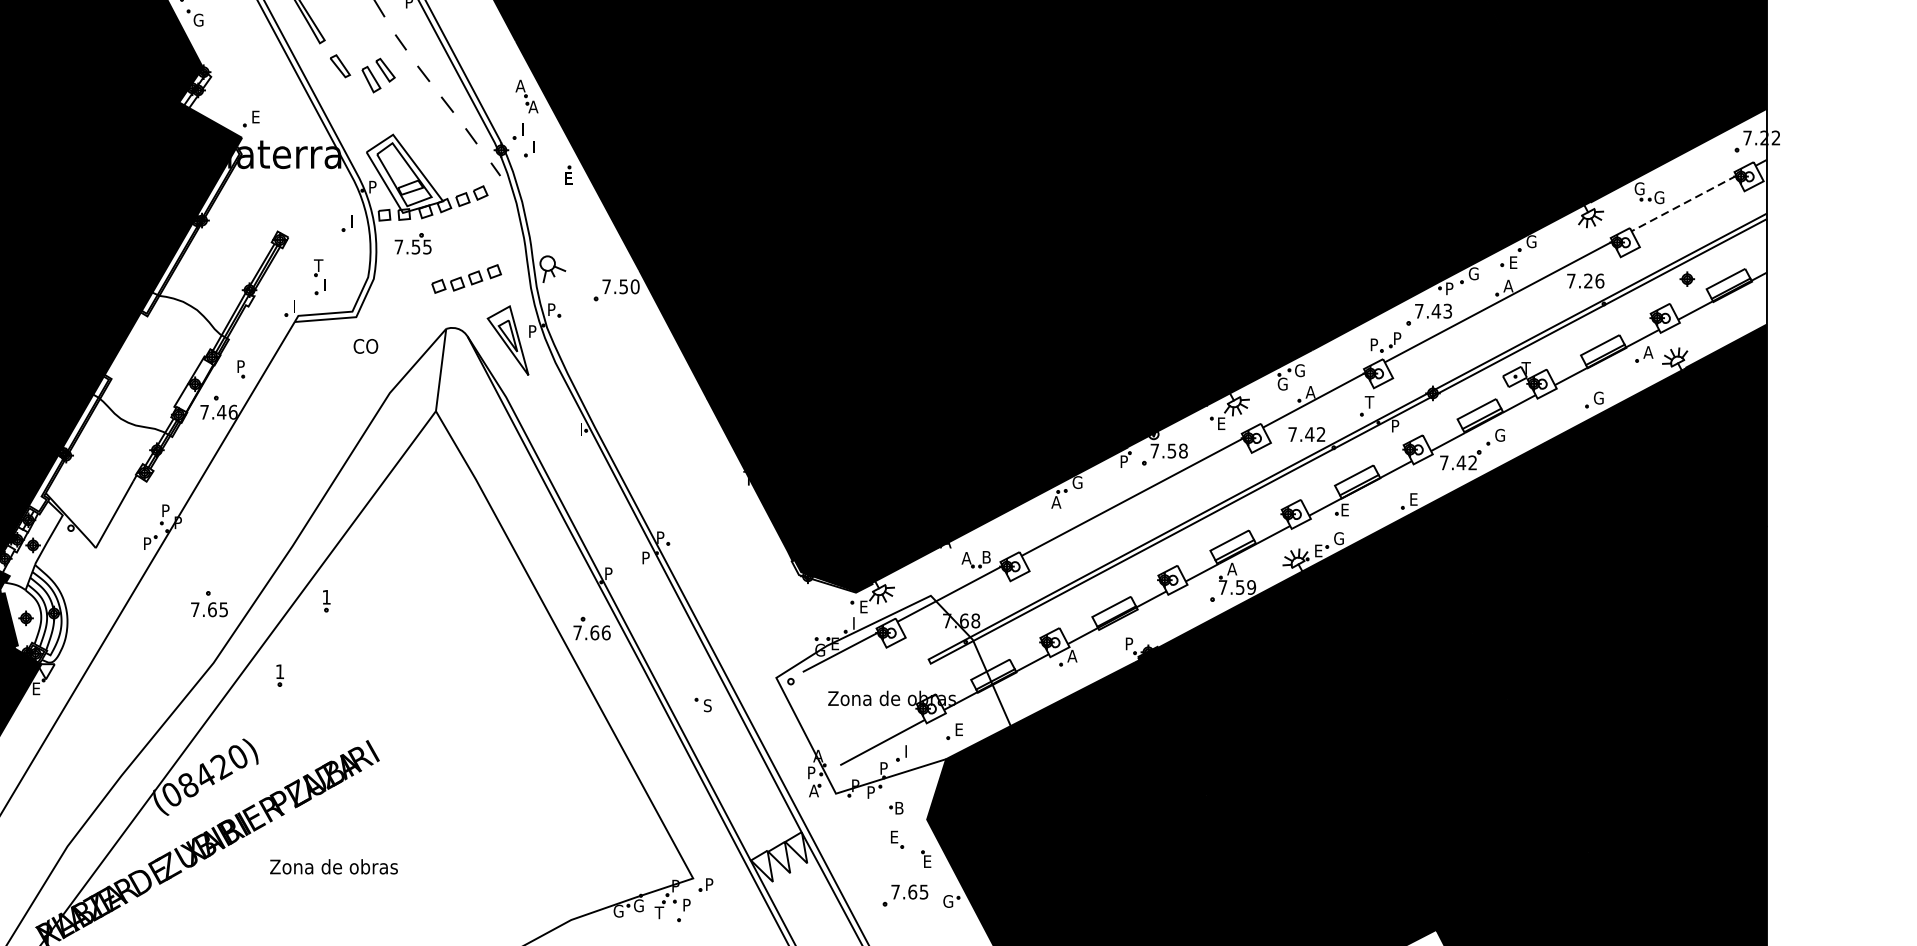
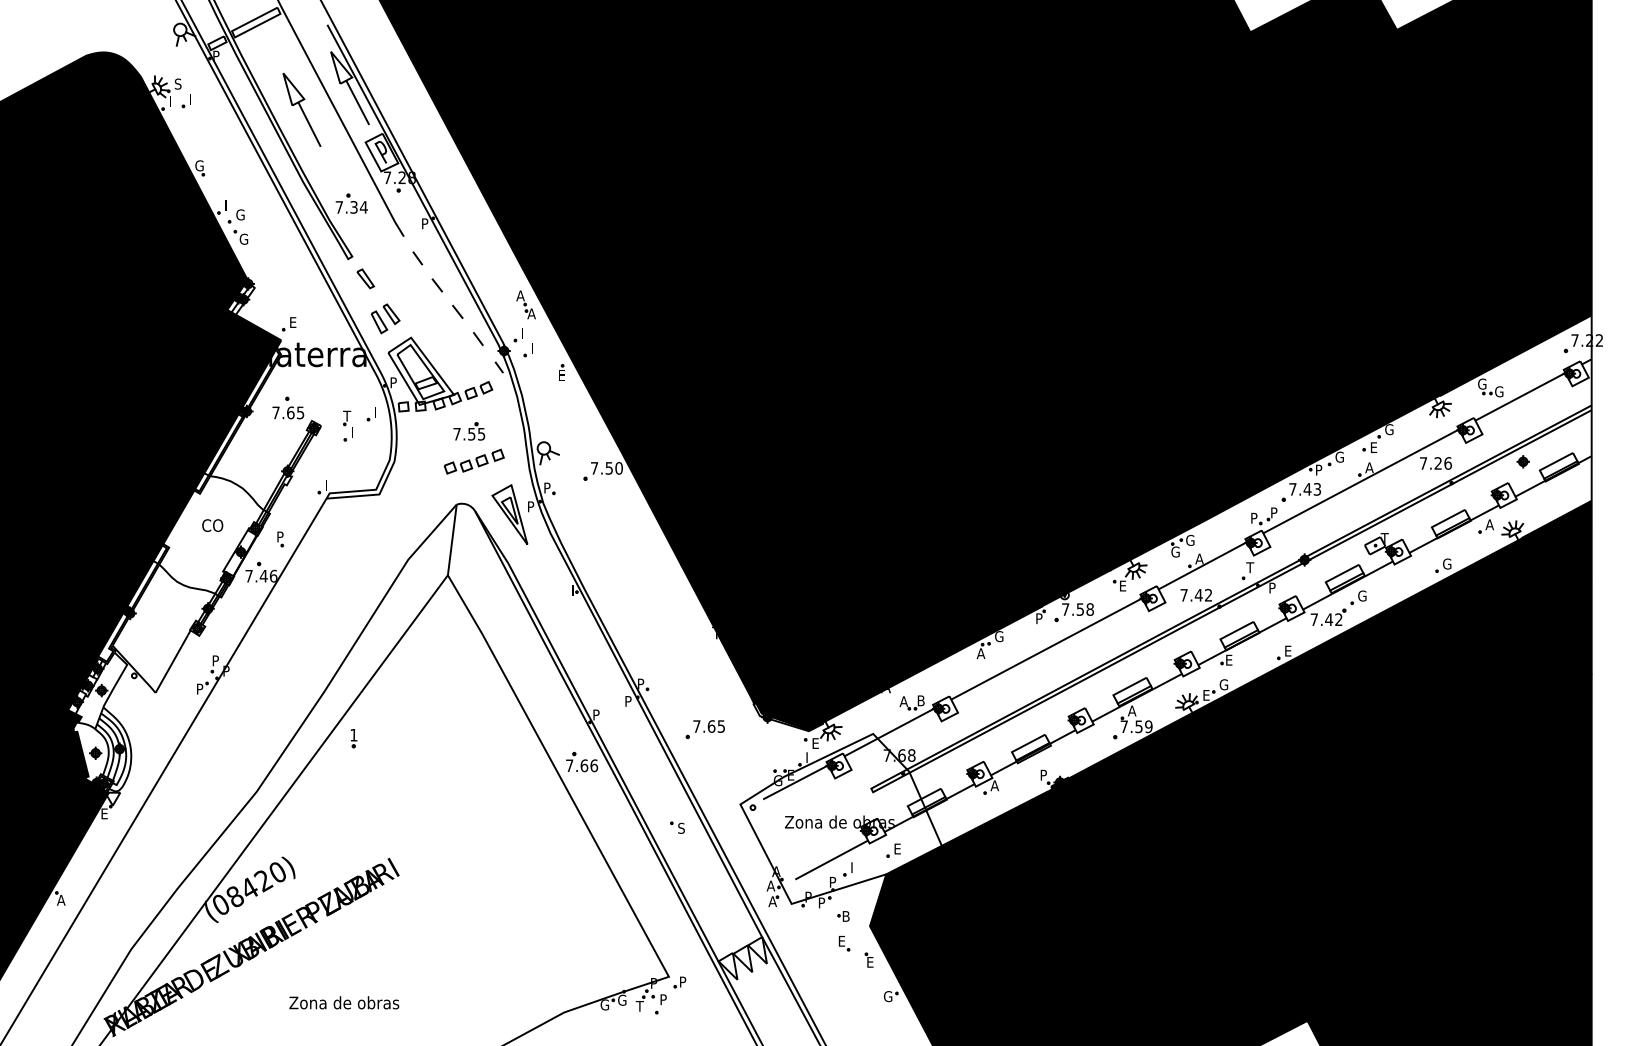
part: (378, 75) -> (385, 318), moved
line: (1684, 203) -> (1520, 396), dashed -> solid
part: (413, 243) -> (469, 431), moved
part: (319, 276) -> (347, 425), moved
text: (365, 346) -> (212, 525), moved
part: (209, 603) -> (288, 407), moved
part: (279, 675) -> (313, 802), removed
text: (811, 772) -> (770, 885), P -> A
text: (334, 866) -> (344, 1002), moved
part: (904, 895) -> (704, 729), moved

